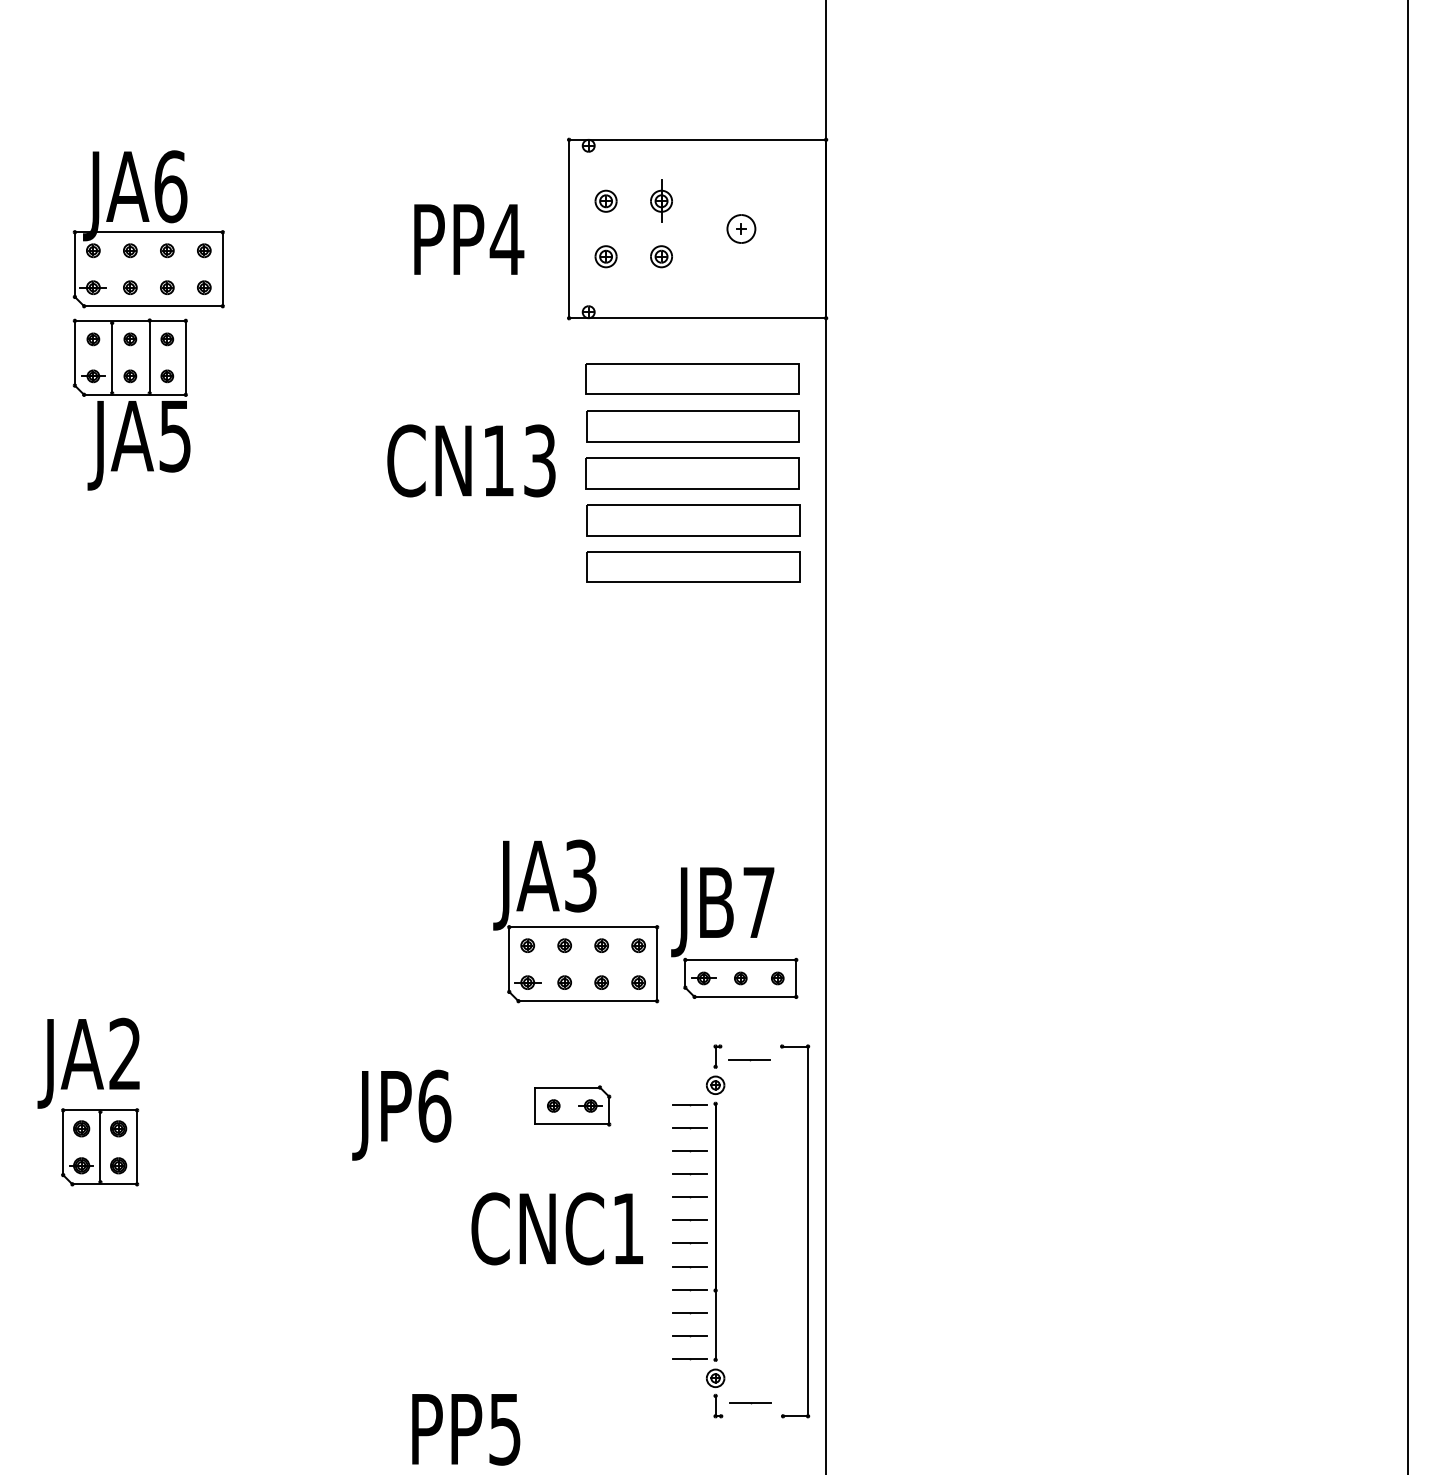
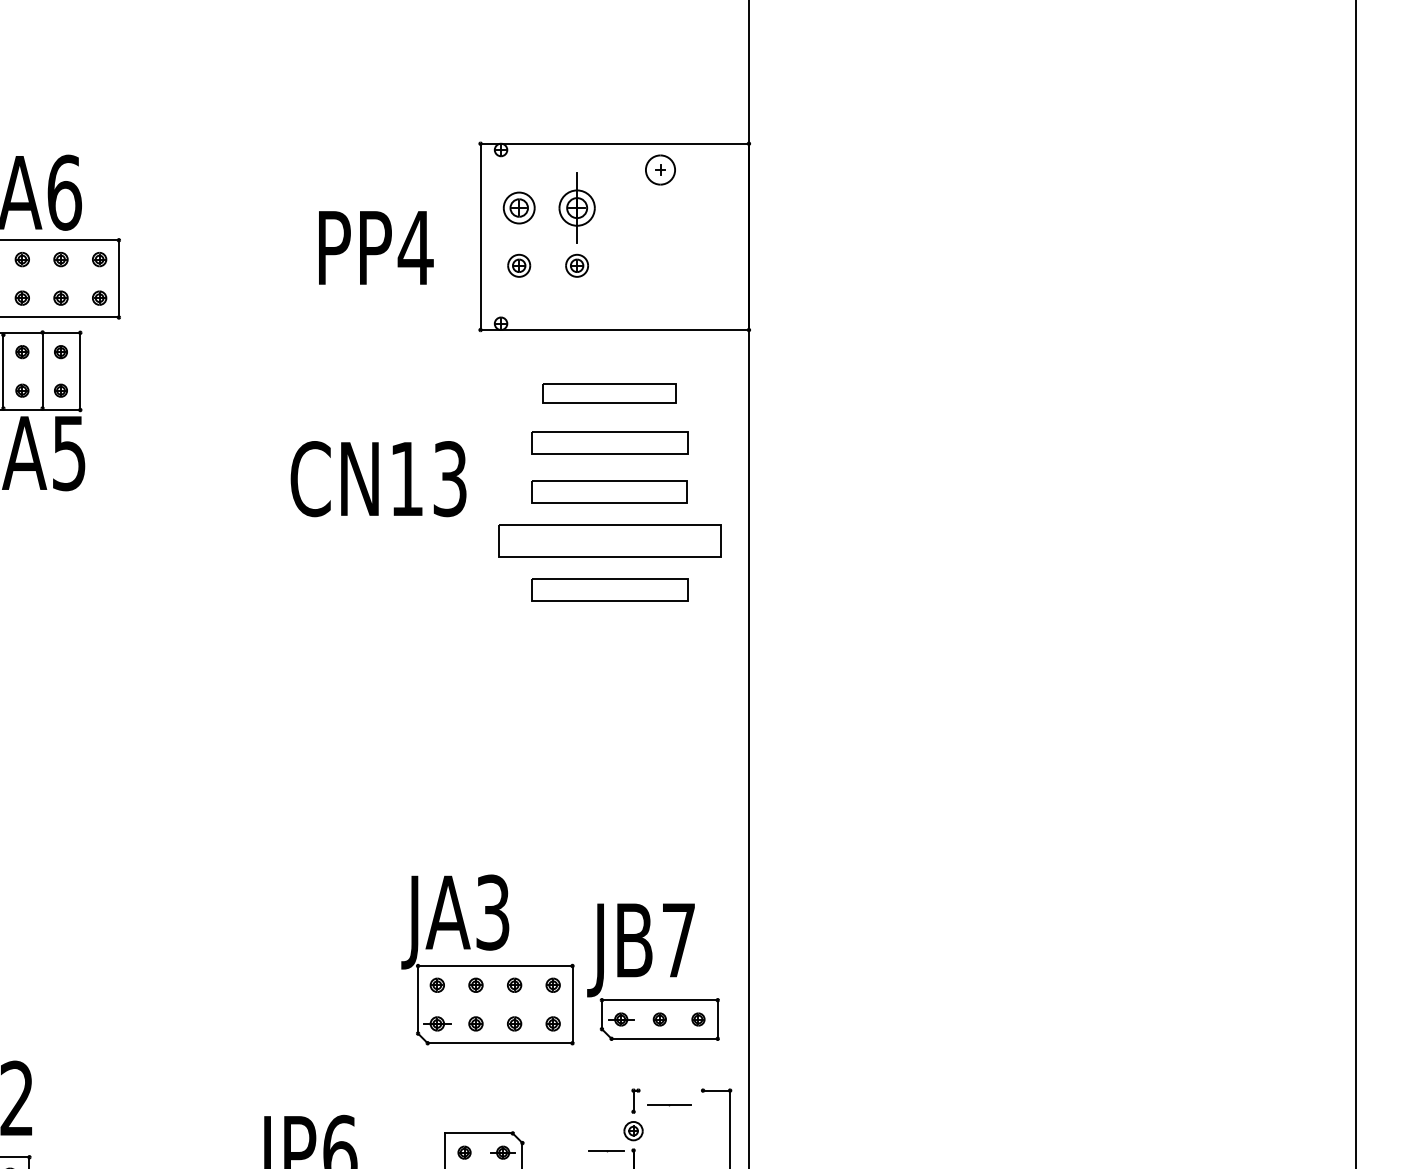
part: (605, 200) -> (518, 207), size x1.4
part: (661, 200) -> (577, 207), size x1.6
part: (741, 228) -> (660, 169), moved
part: (692, 378) -> (609, 392), size x0.6
part: (692, 426) -> (609, 443), size x0.7
part: (692, 473) -> (609, 492), size x0.7
part: (693, 566) -> (610, 589), size x0.7

